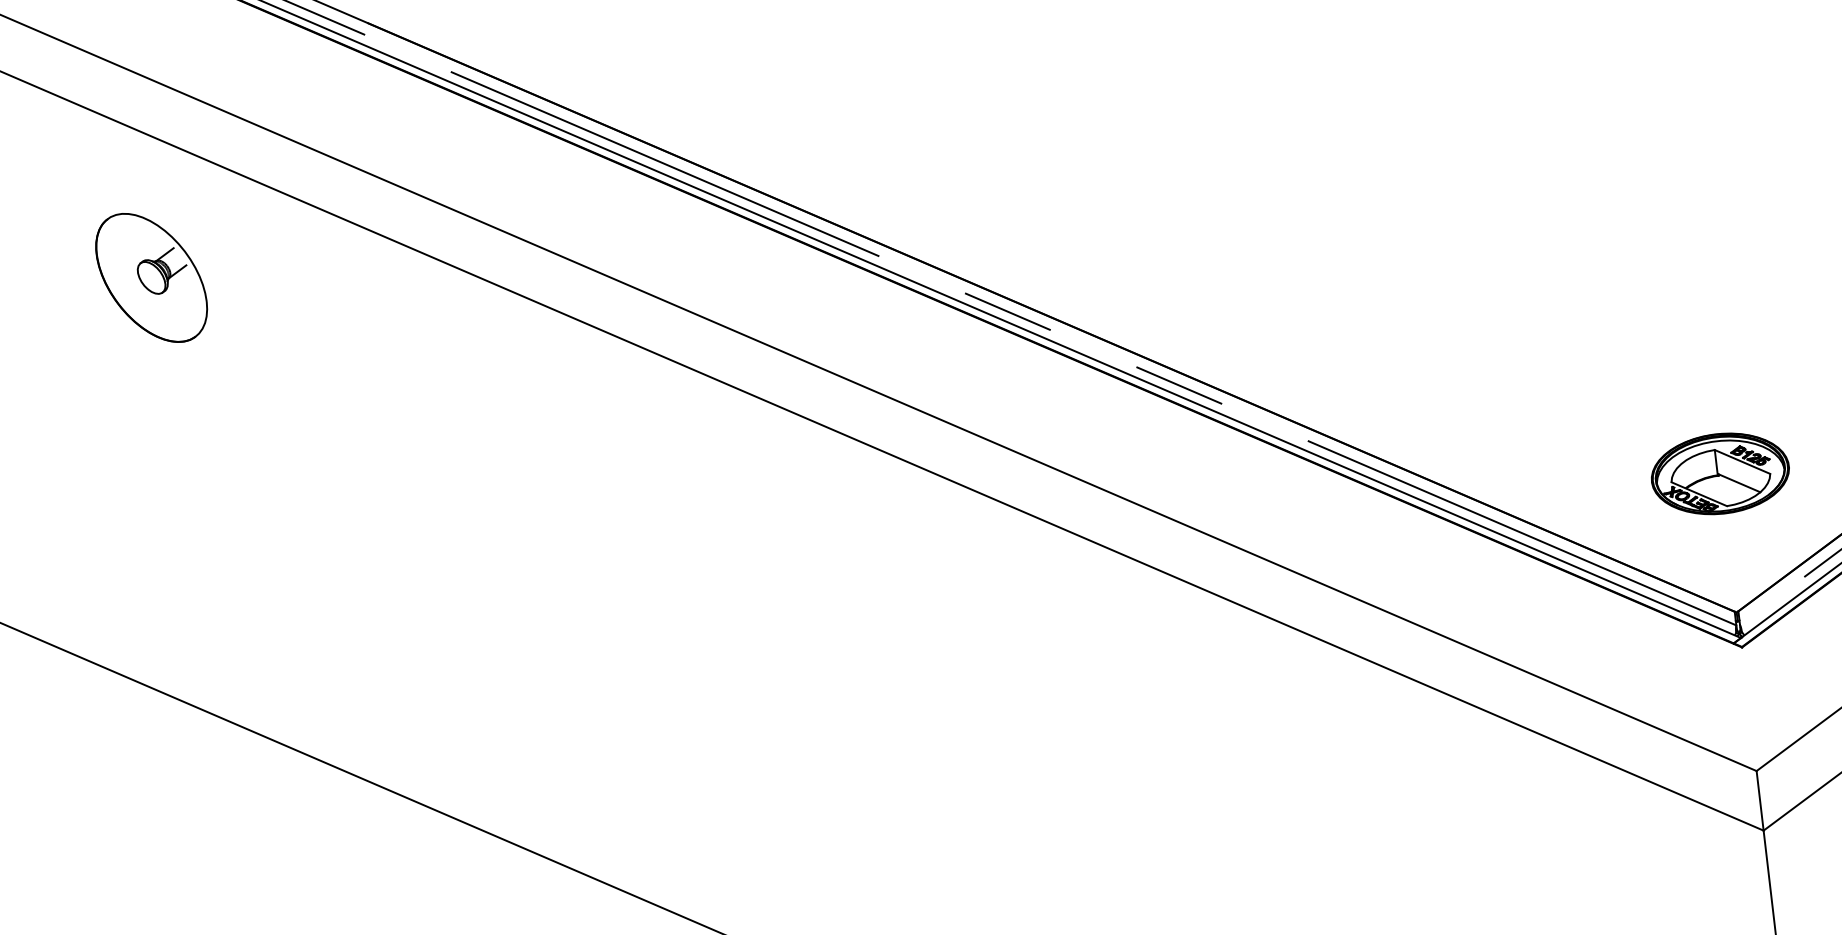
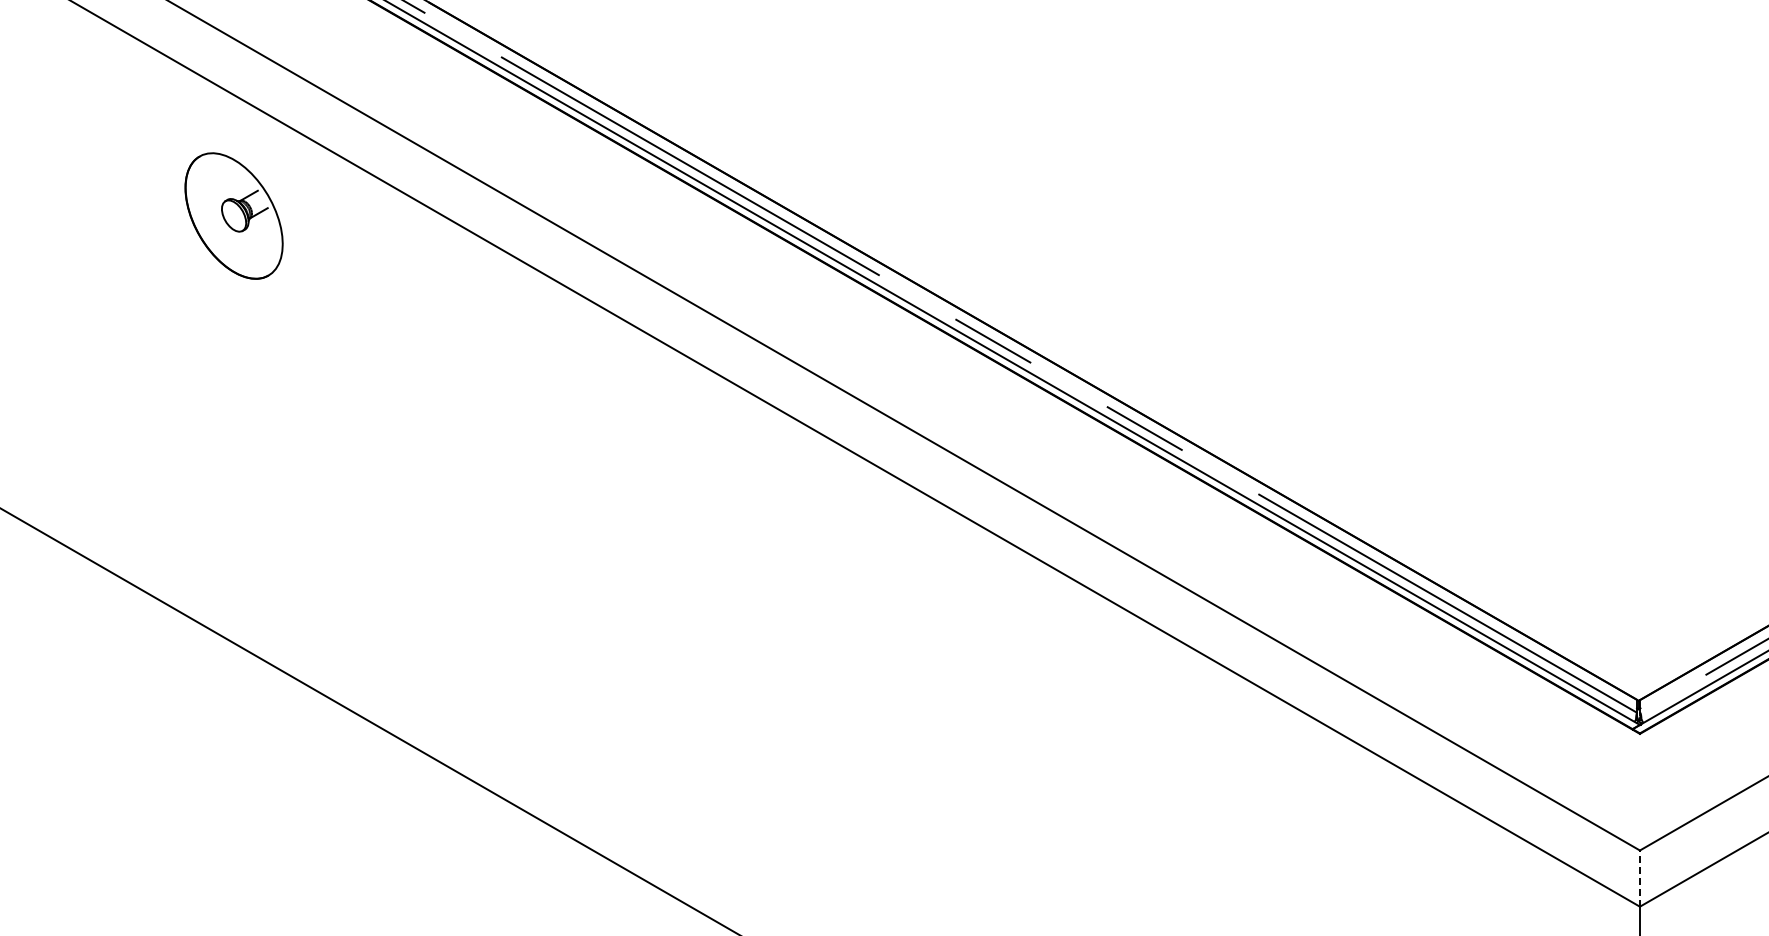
part: (150, 277) -> (233, 215), moved
part: (1720, 473) -> (1638, 569), removed
line: (1759, 800) -> (1639, 878), solid -> dashed

